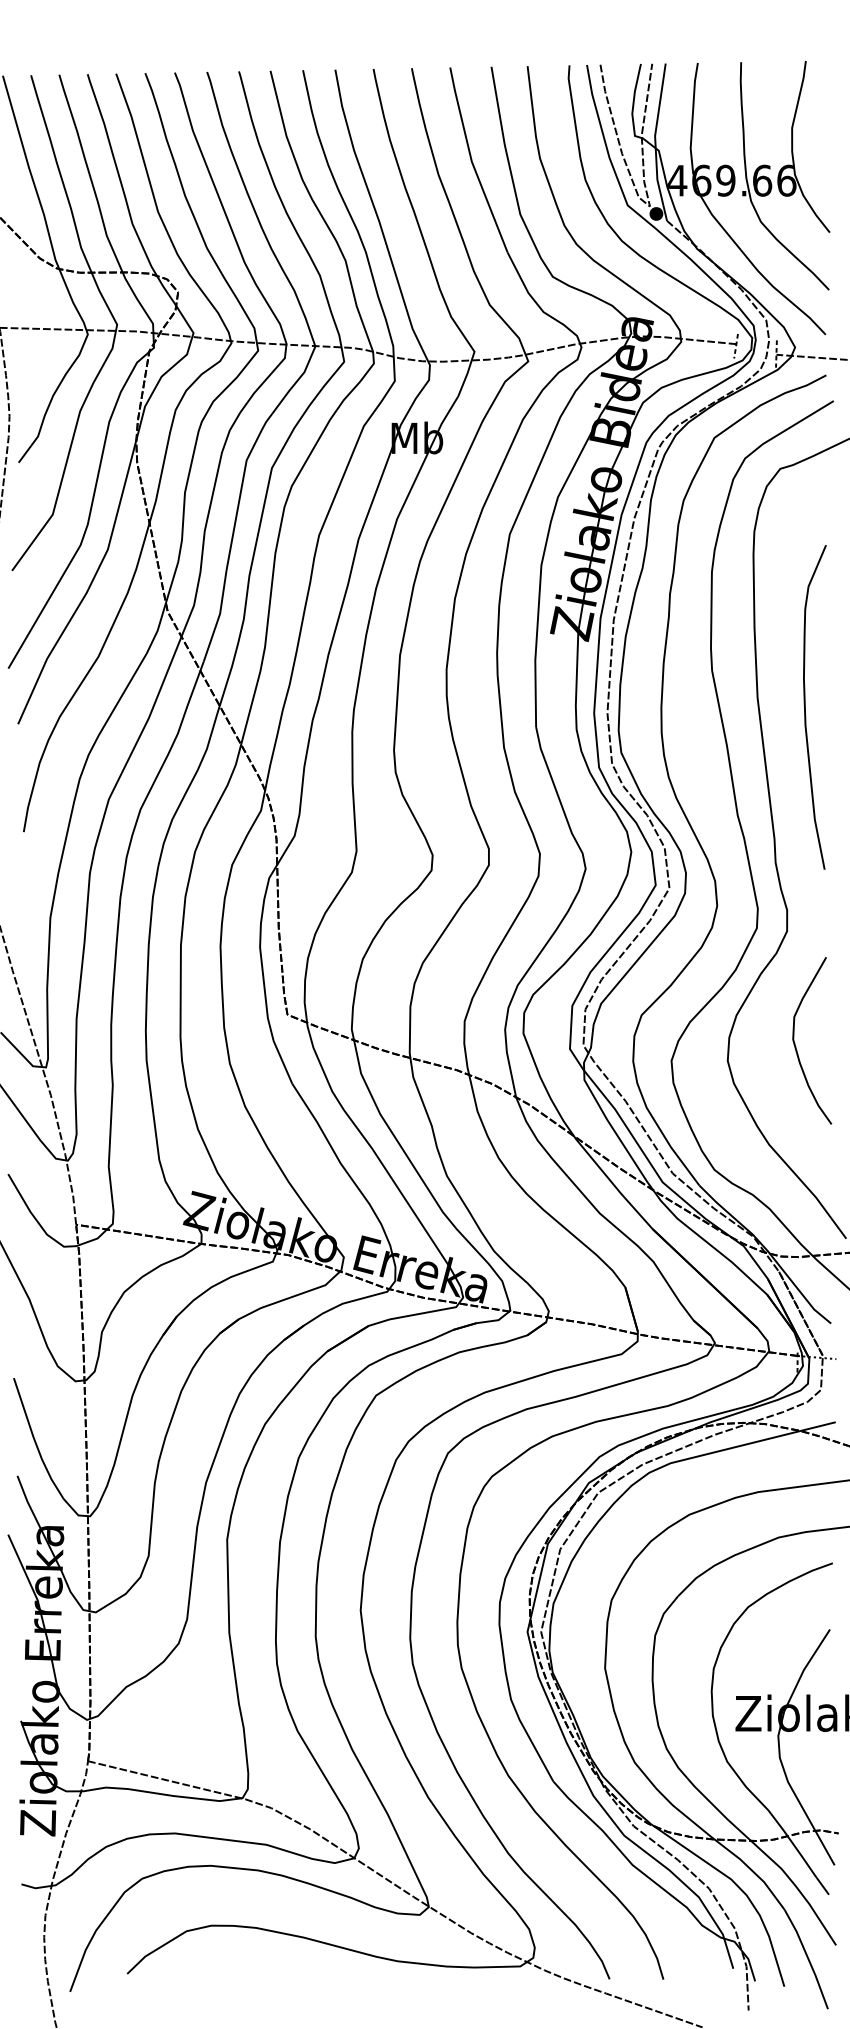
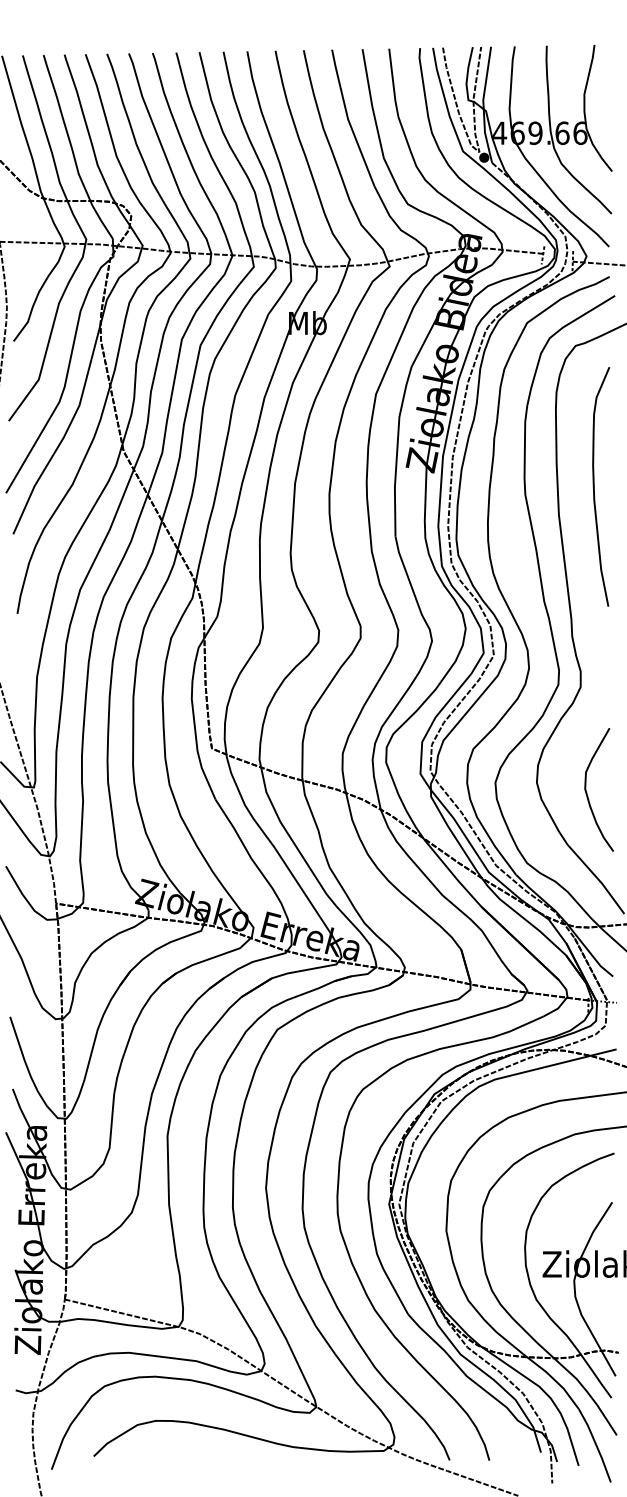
curve: (805, 706) -> (594, 486), moved
curve: (796, 1044) -> (587, 792), moved

